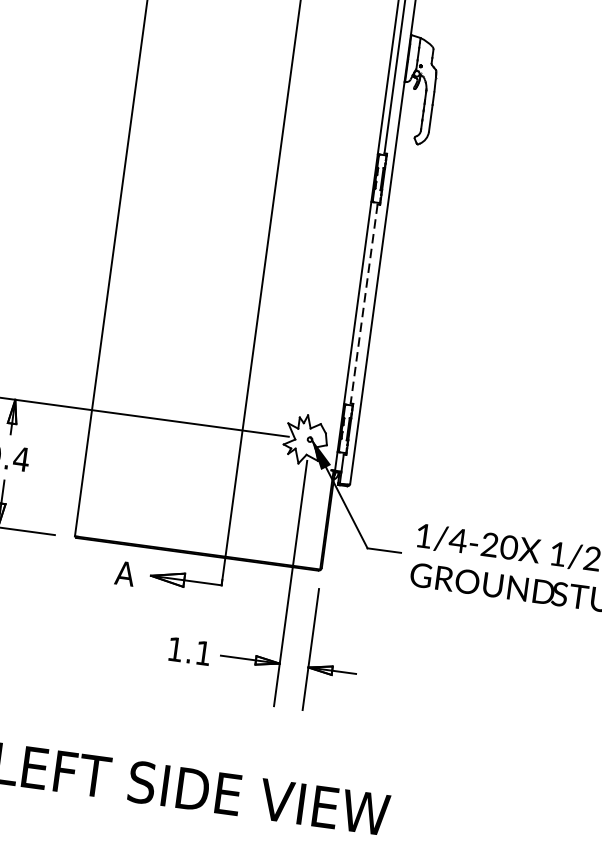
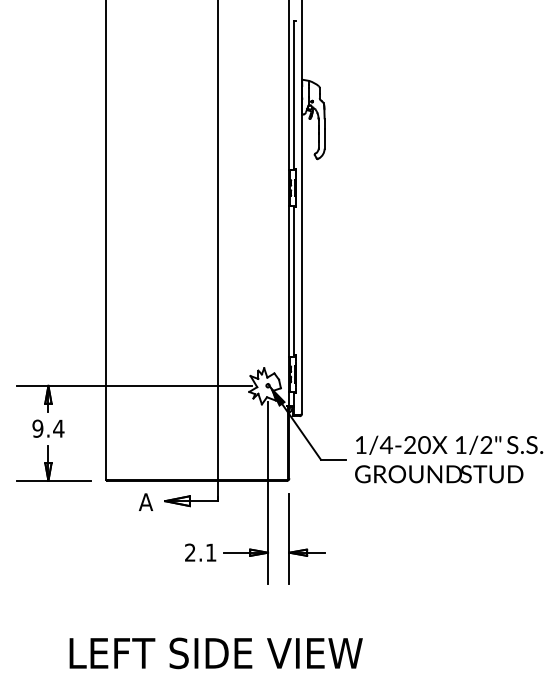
line: (364, 304) -> (294, 281), dashed -> solid
text: (175, 649) -> (190, 552), 1.1 -> 2.1

